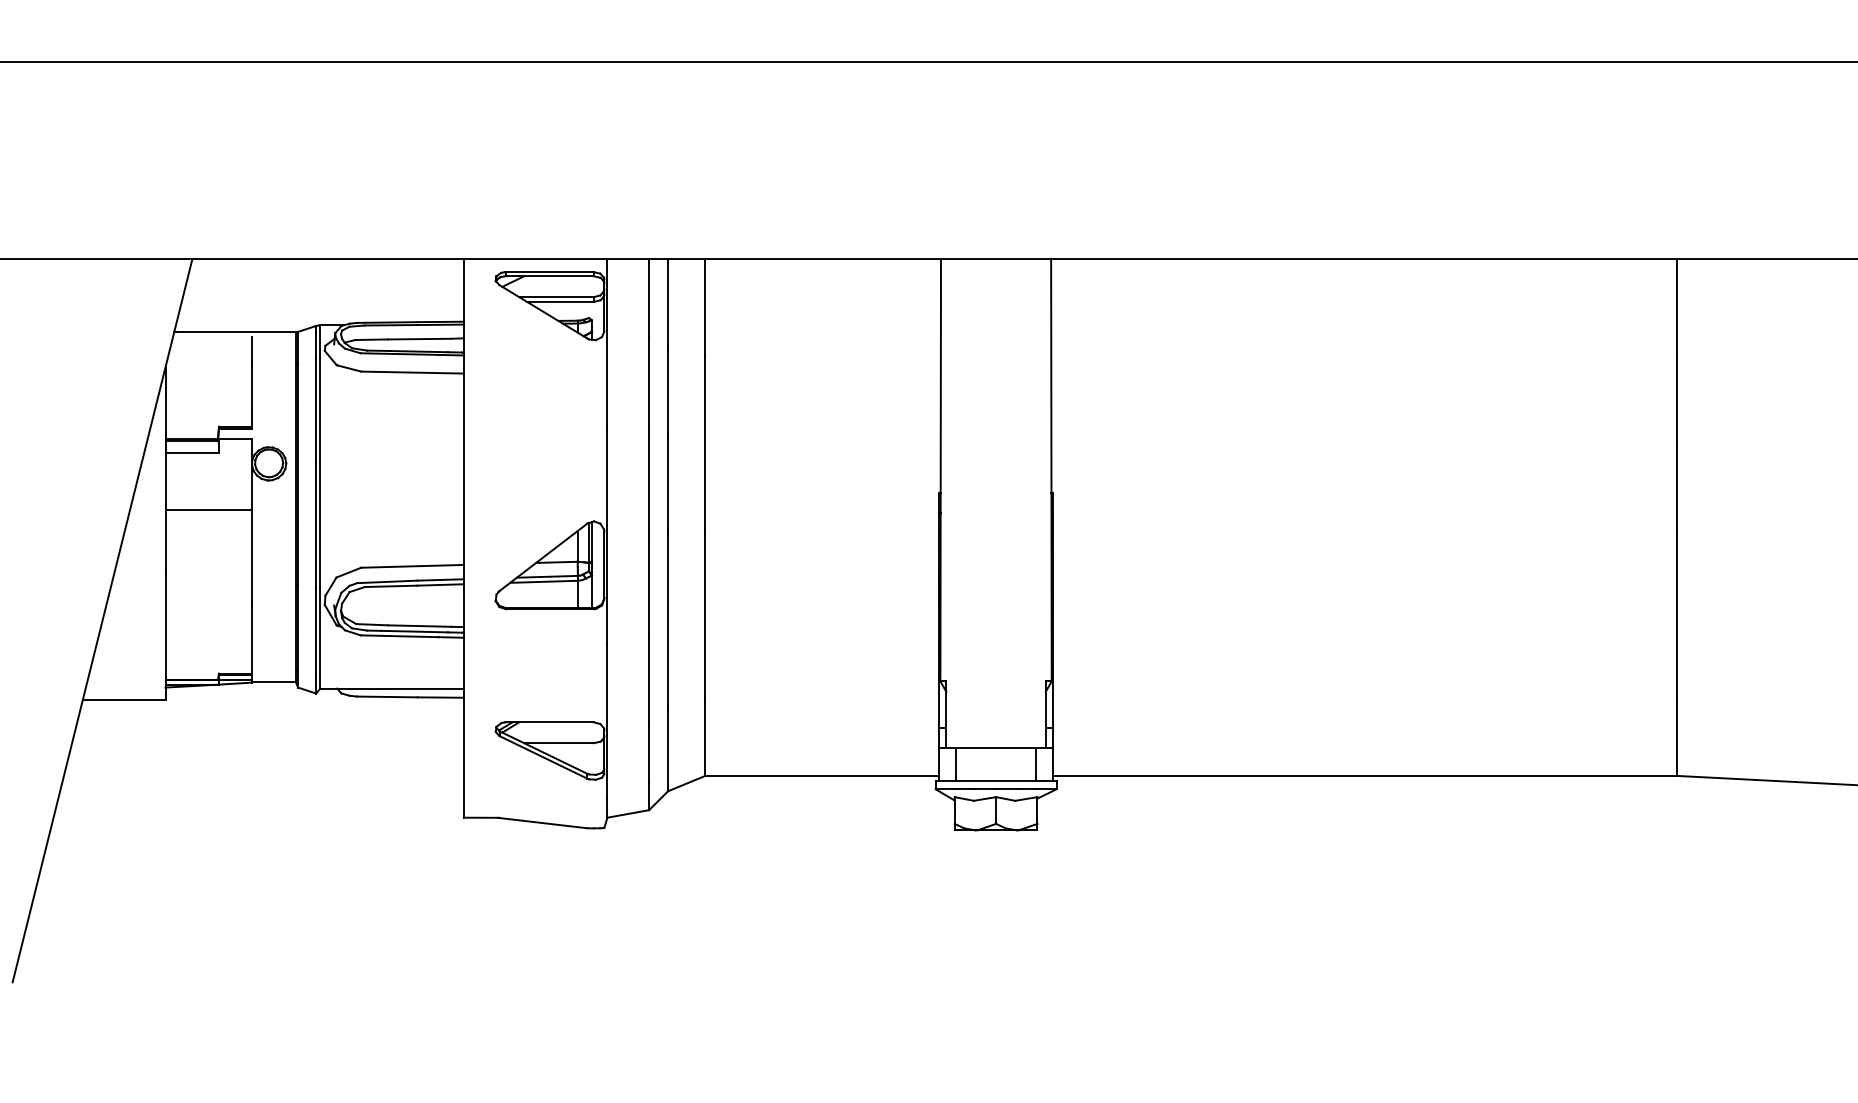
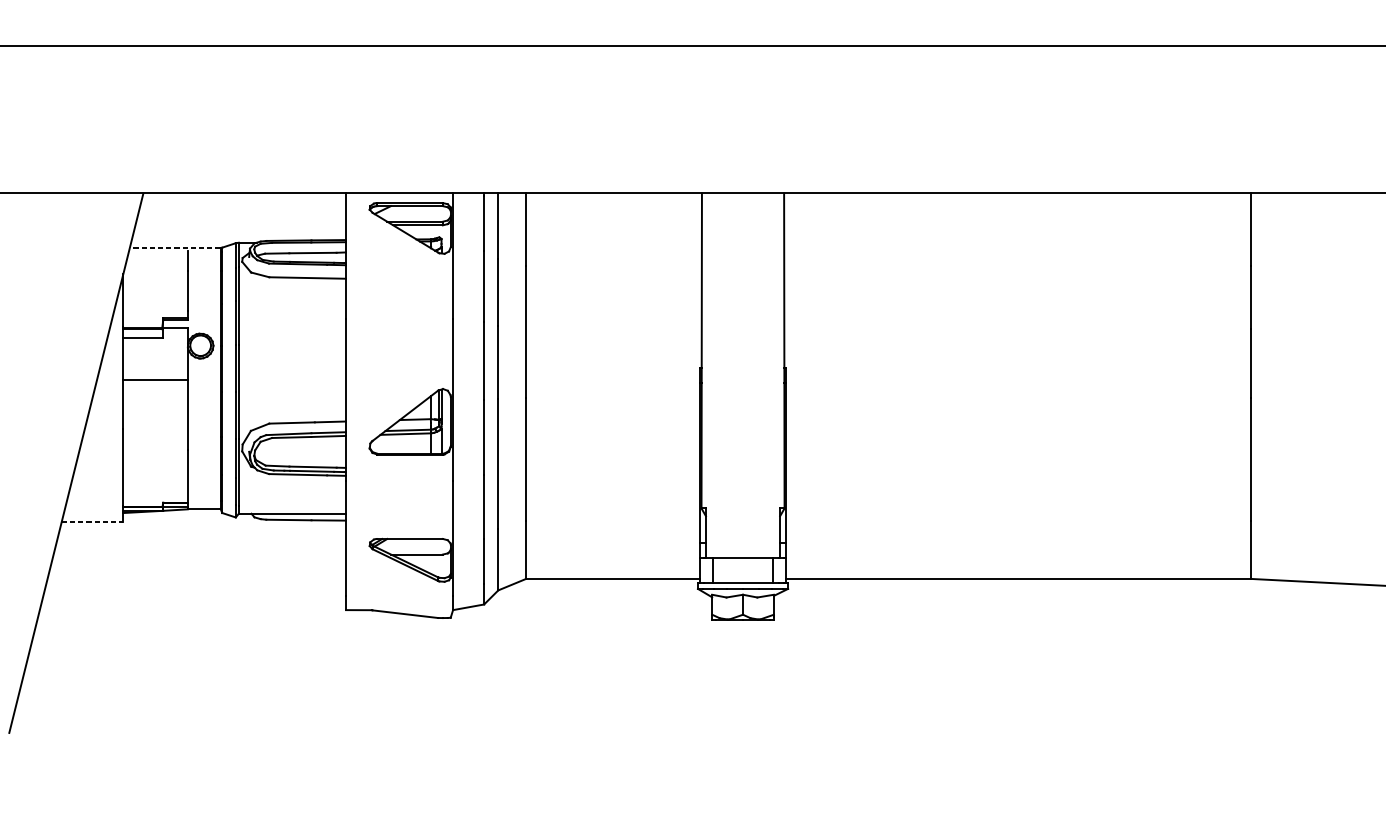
line: (235, 332) -> (175, 248), solid -> dashed
line: (124, 699) -> (92, 521), solid -> dashed

